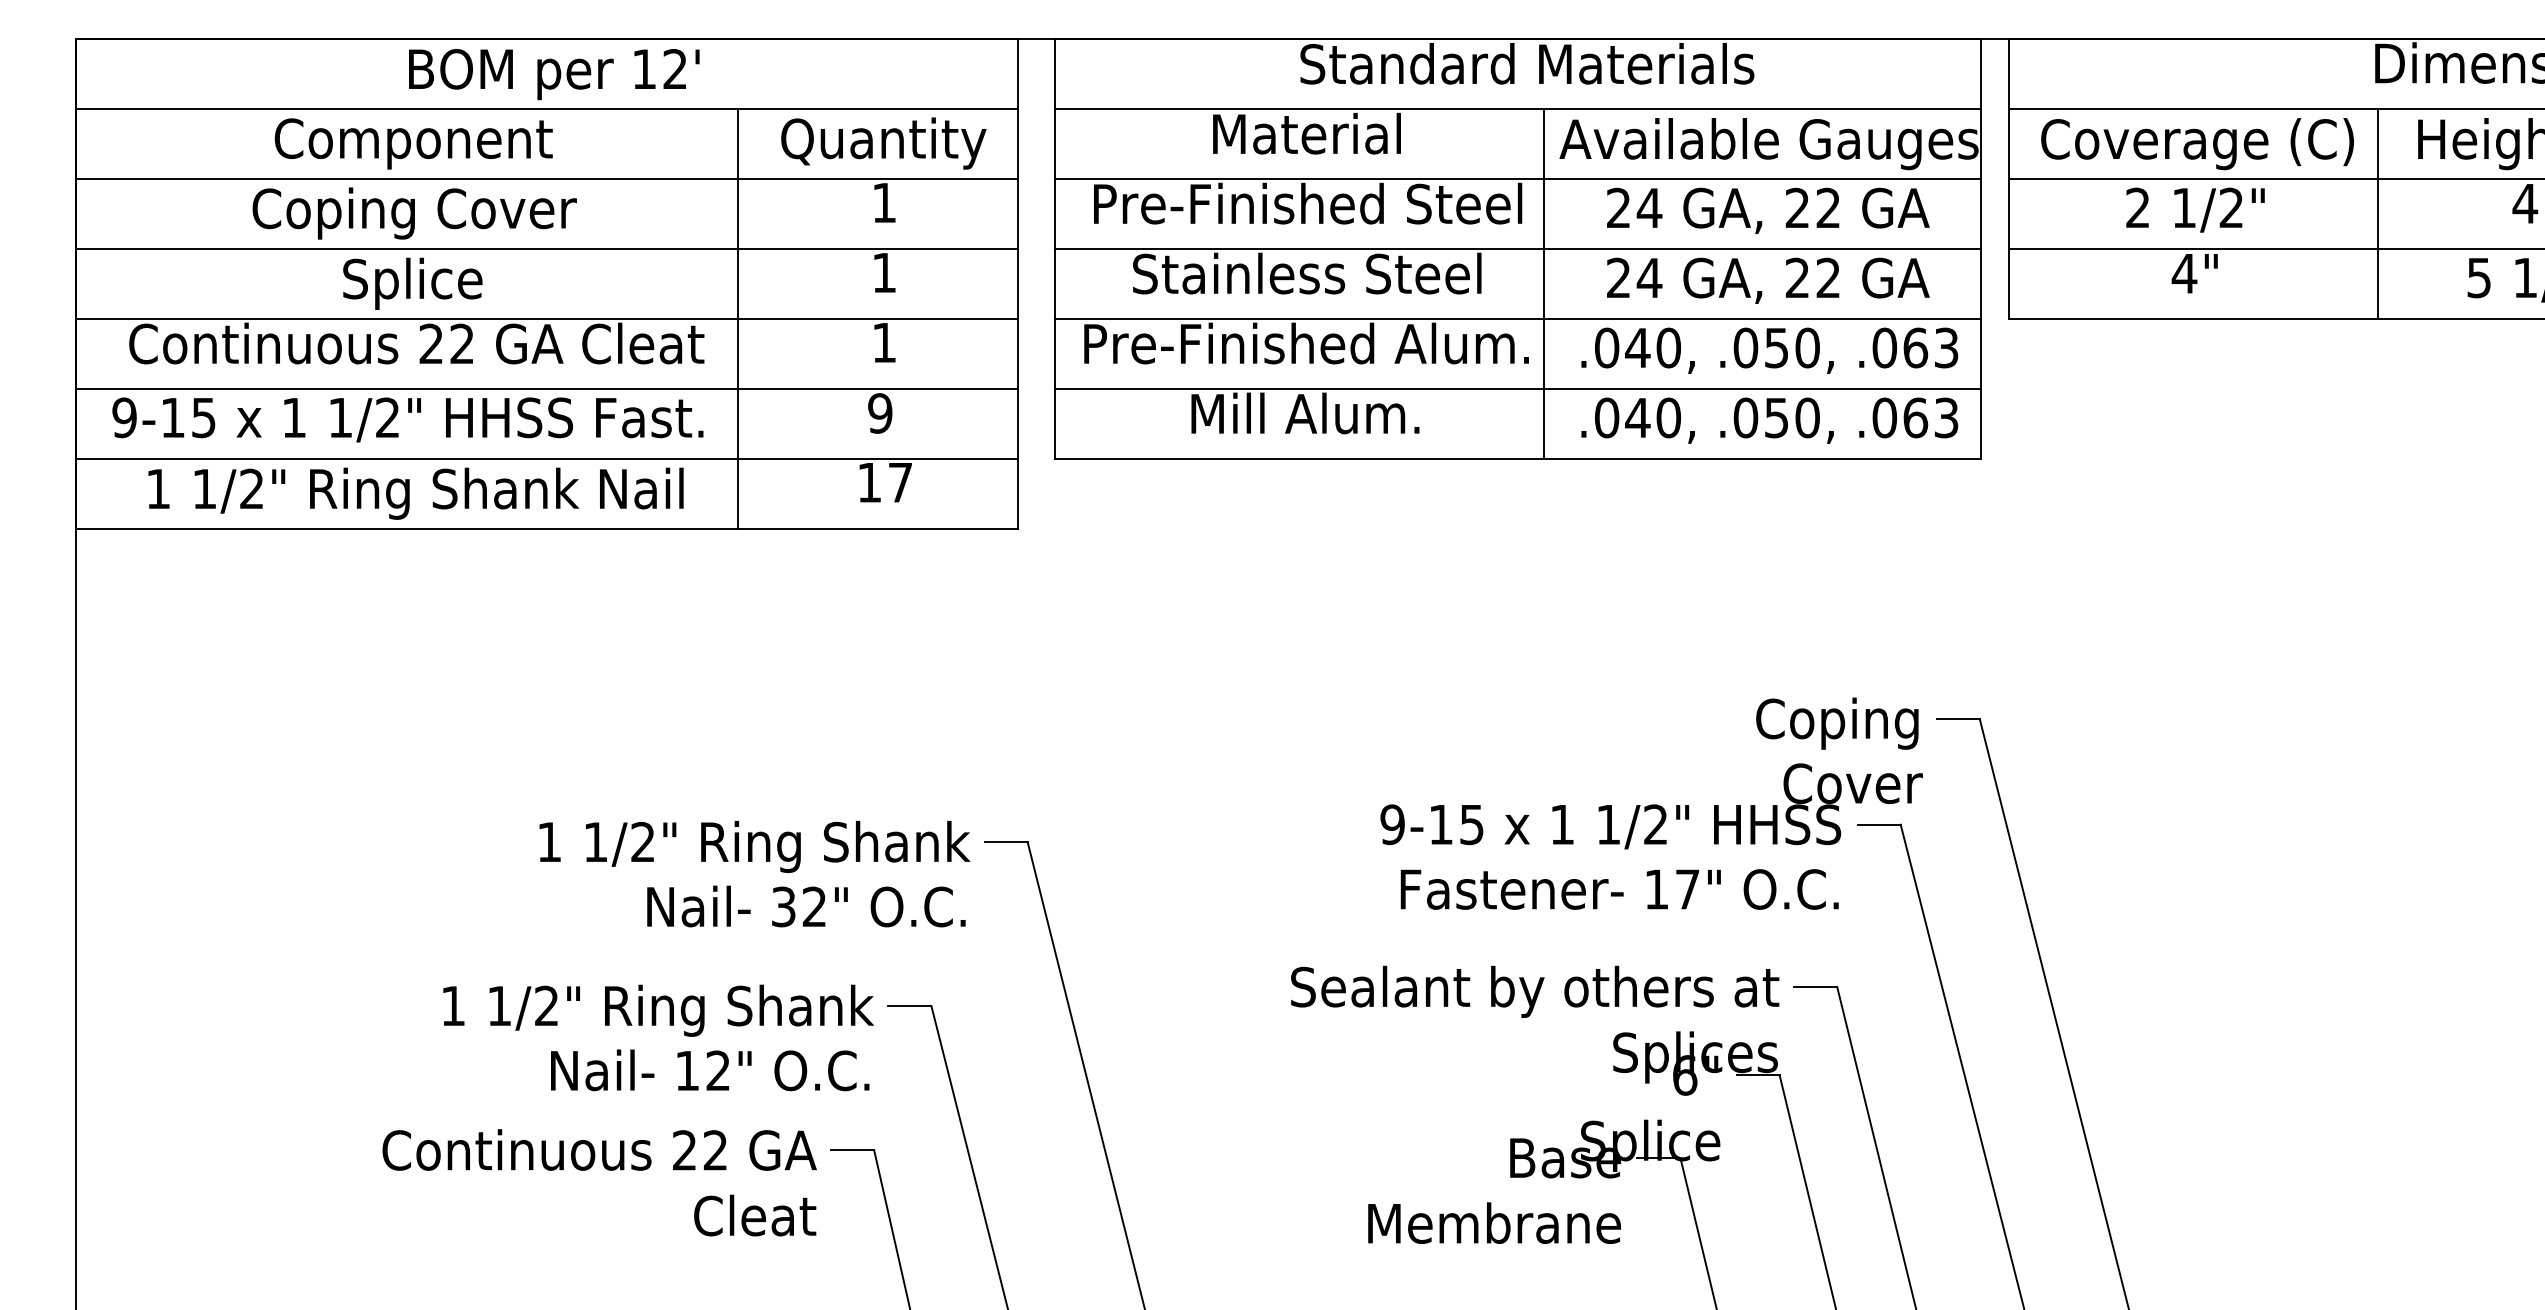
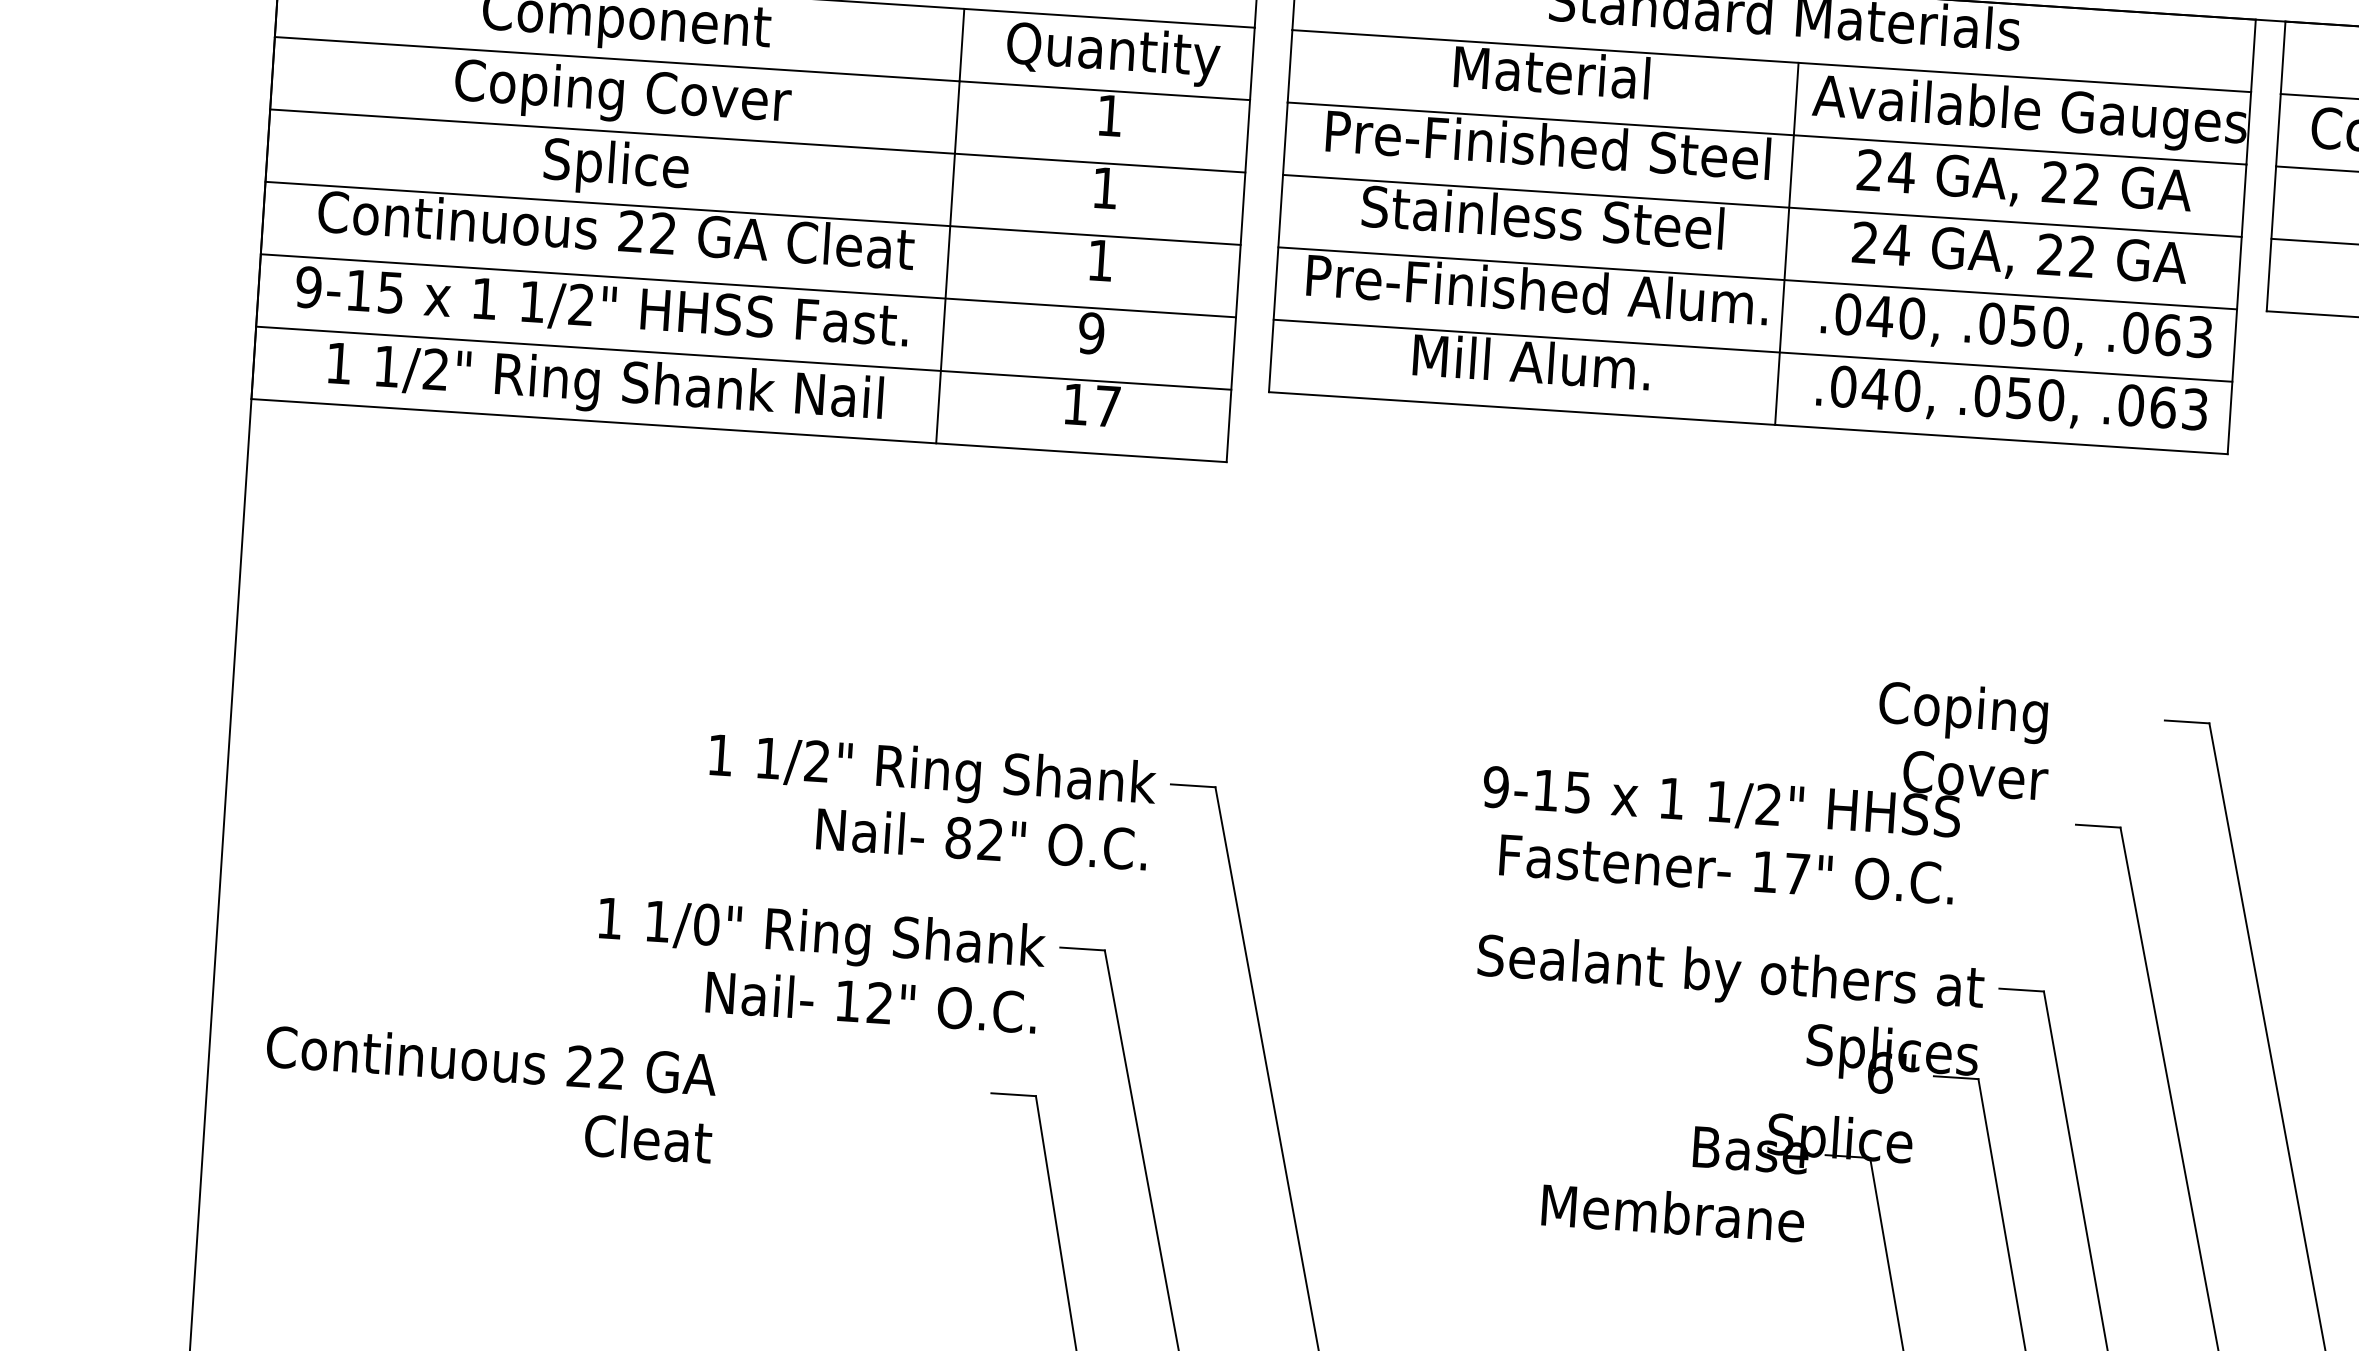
text: (1651, 803) -> (1765, 782), moved
text: (783, 906) -> (958, 837), 32" -> 82"
text: (546, 1005) -> (706, 924), 1/2" -> 1/0"
text: (599, 1182) -> (489, 1094), moved

